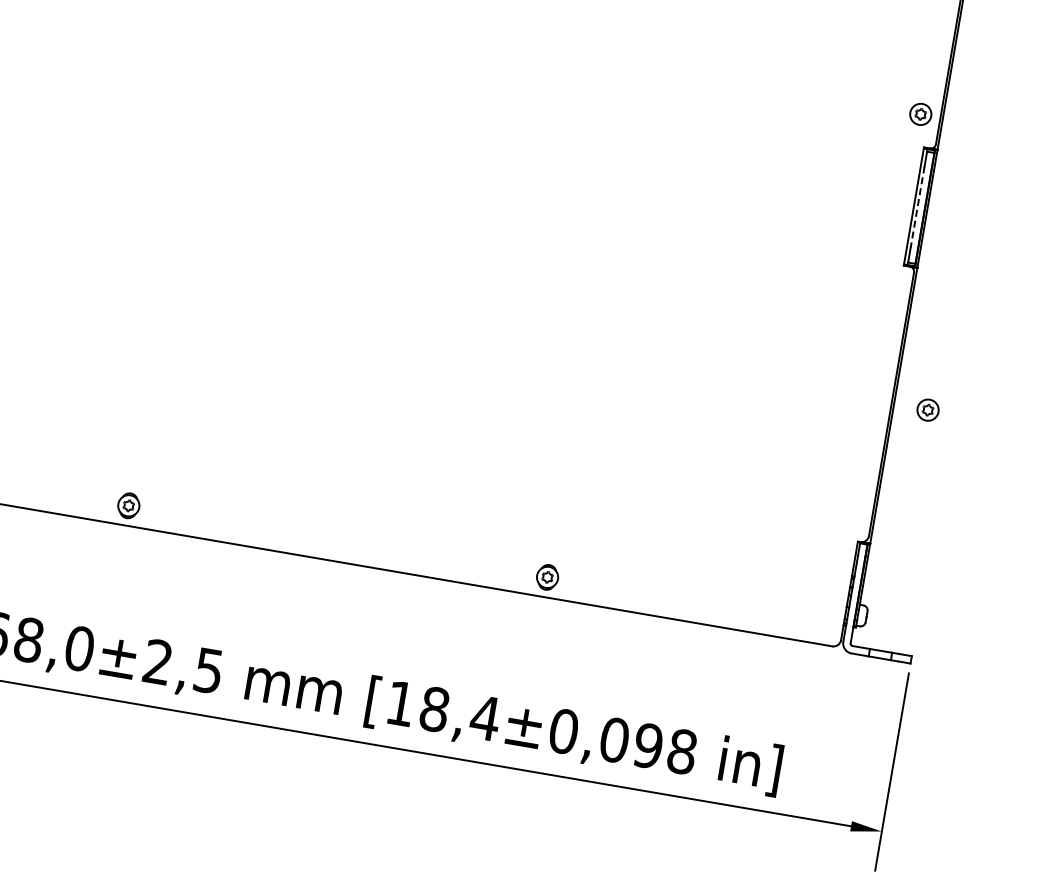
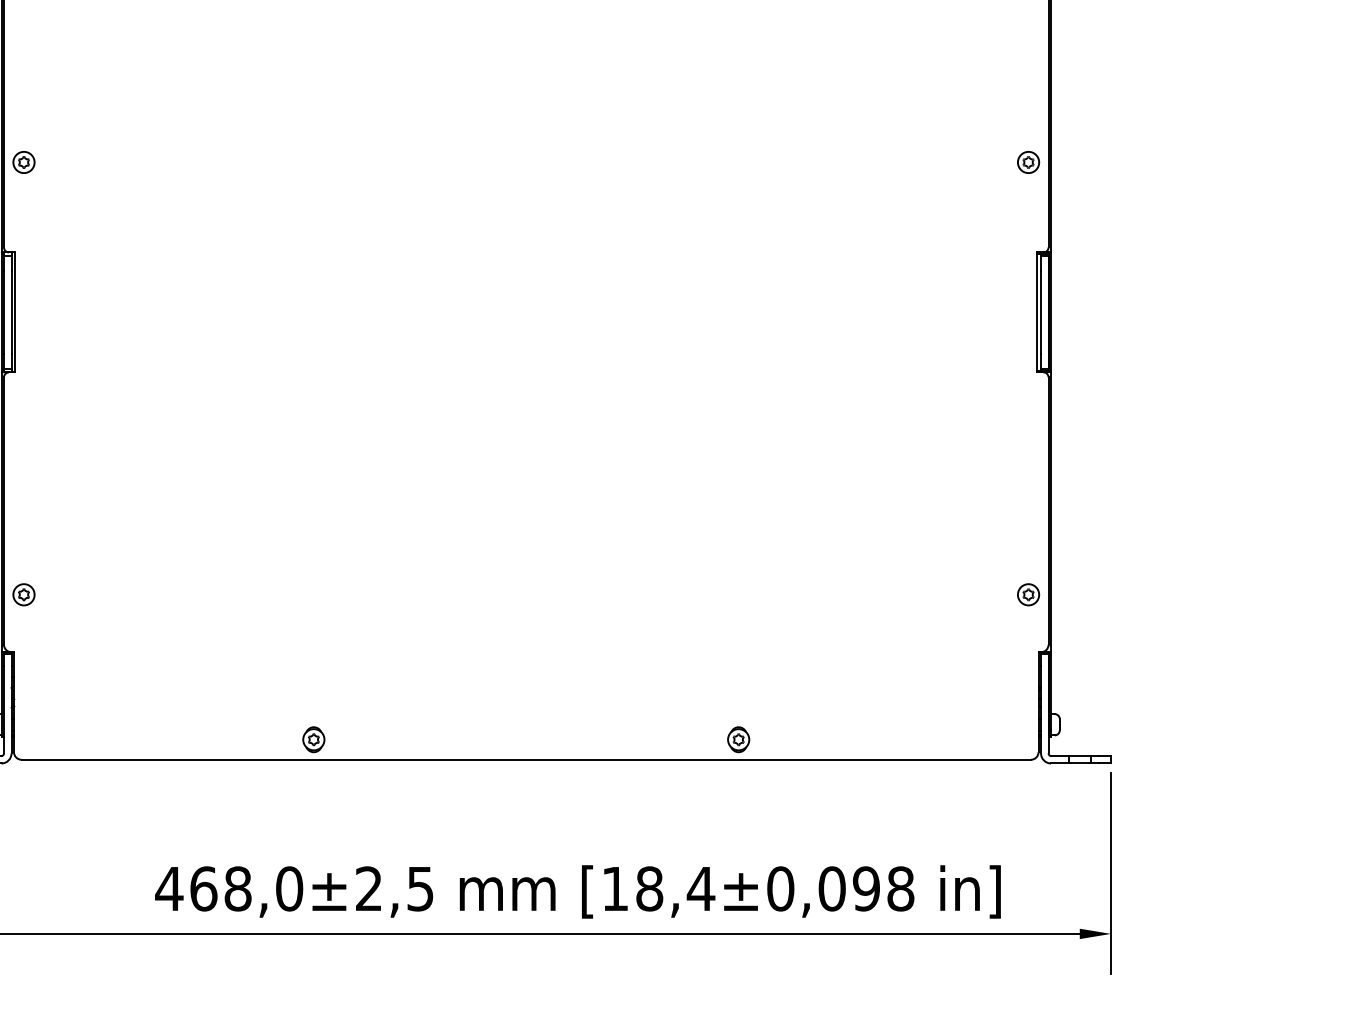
part: (920, 114) -> (1028, 162), moved
line: (918, 207) -> (1041, 312), dashed -> solid
part: (928, 409) -> (1028, 594), moved

